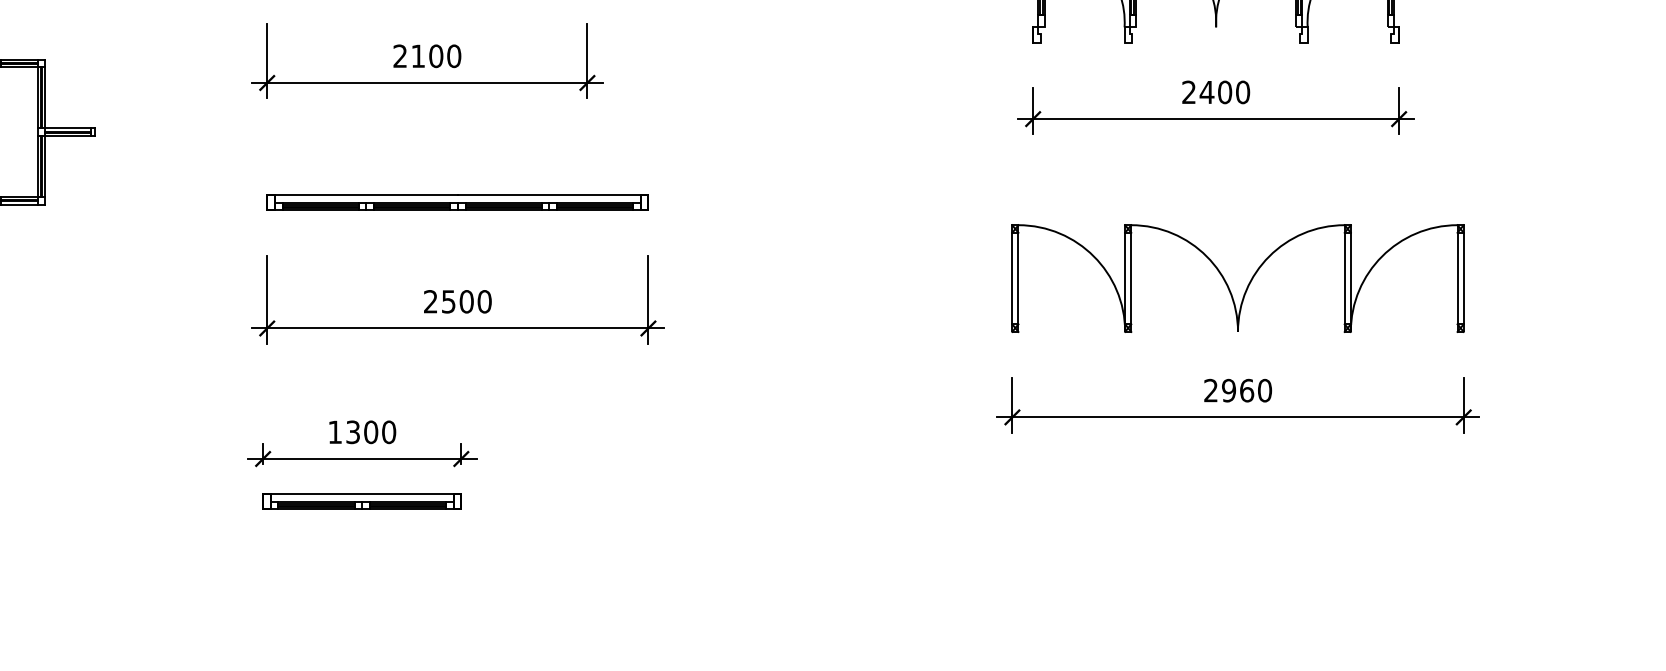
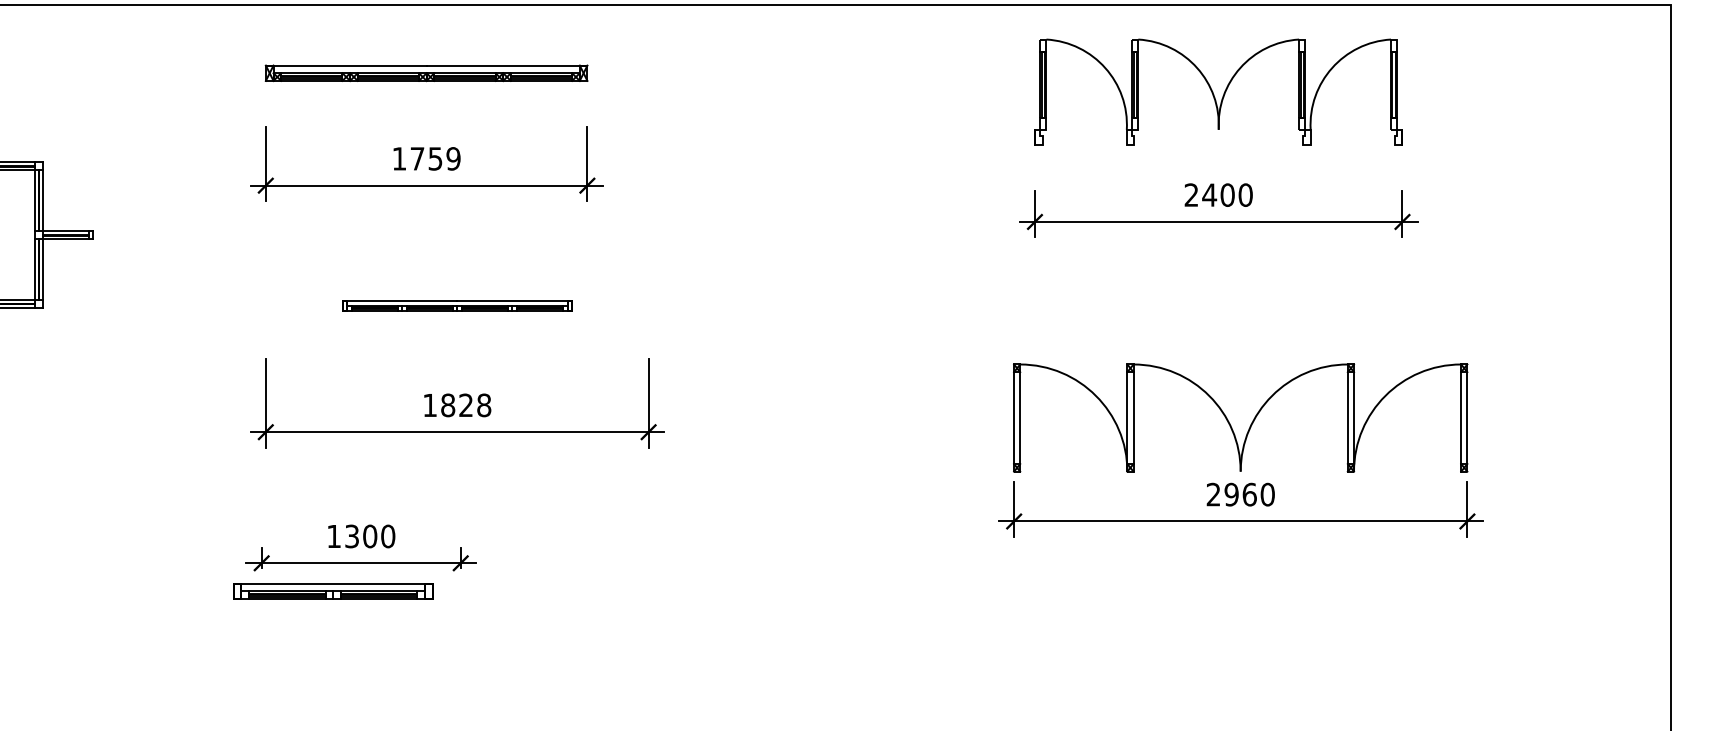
text: (427, 55) -> (426, 158), 2100 -> 1759
part: (458, 202) -> (457, 305), size x0.6
part: (1227, 283) -> (1230, 423), moved
text: (458, 301) -> (457, 405), 2500 -> 1828
part: (362, 502) -> (333, 591), moved

